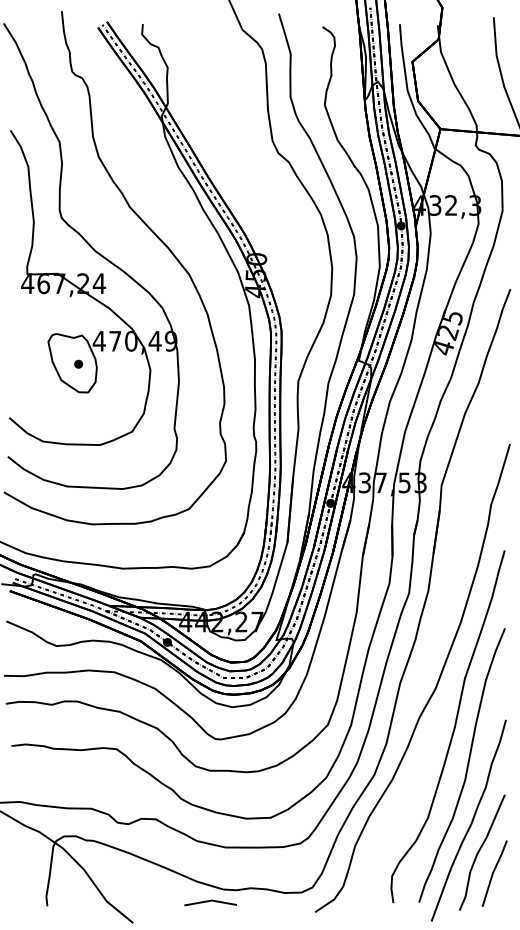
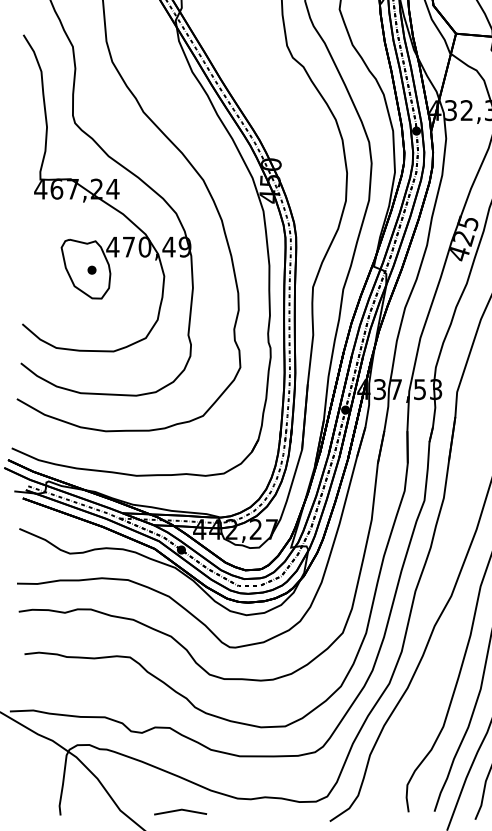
line: (210, 901) -> (180, 810), moved

